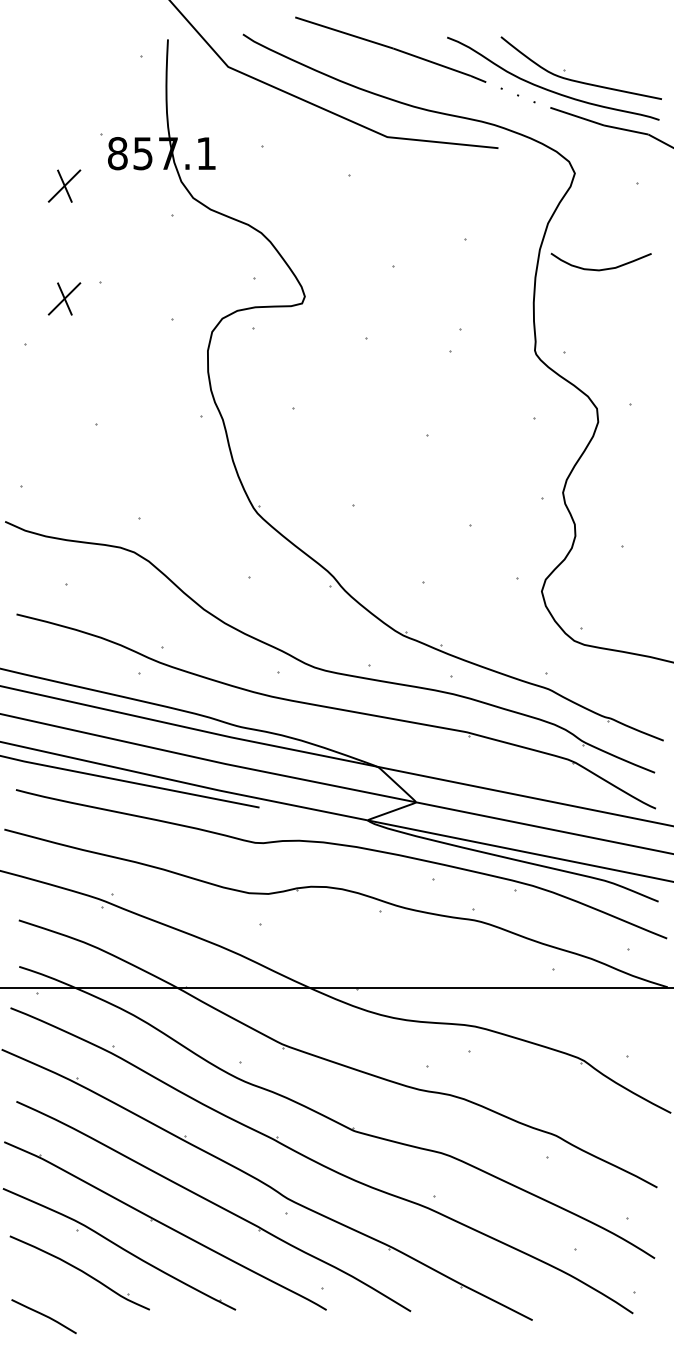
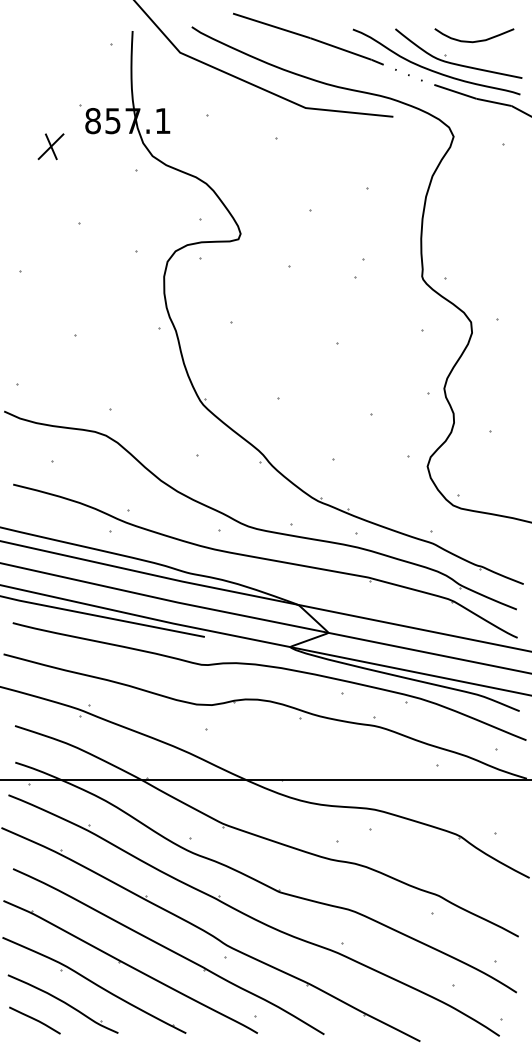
curve: (602, 268) -> (475, 40), moved
part: (63, 298) -> (50, 235), removed
curve: (43, 1316) -> (34, 1020), moved

